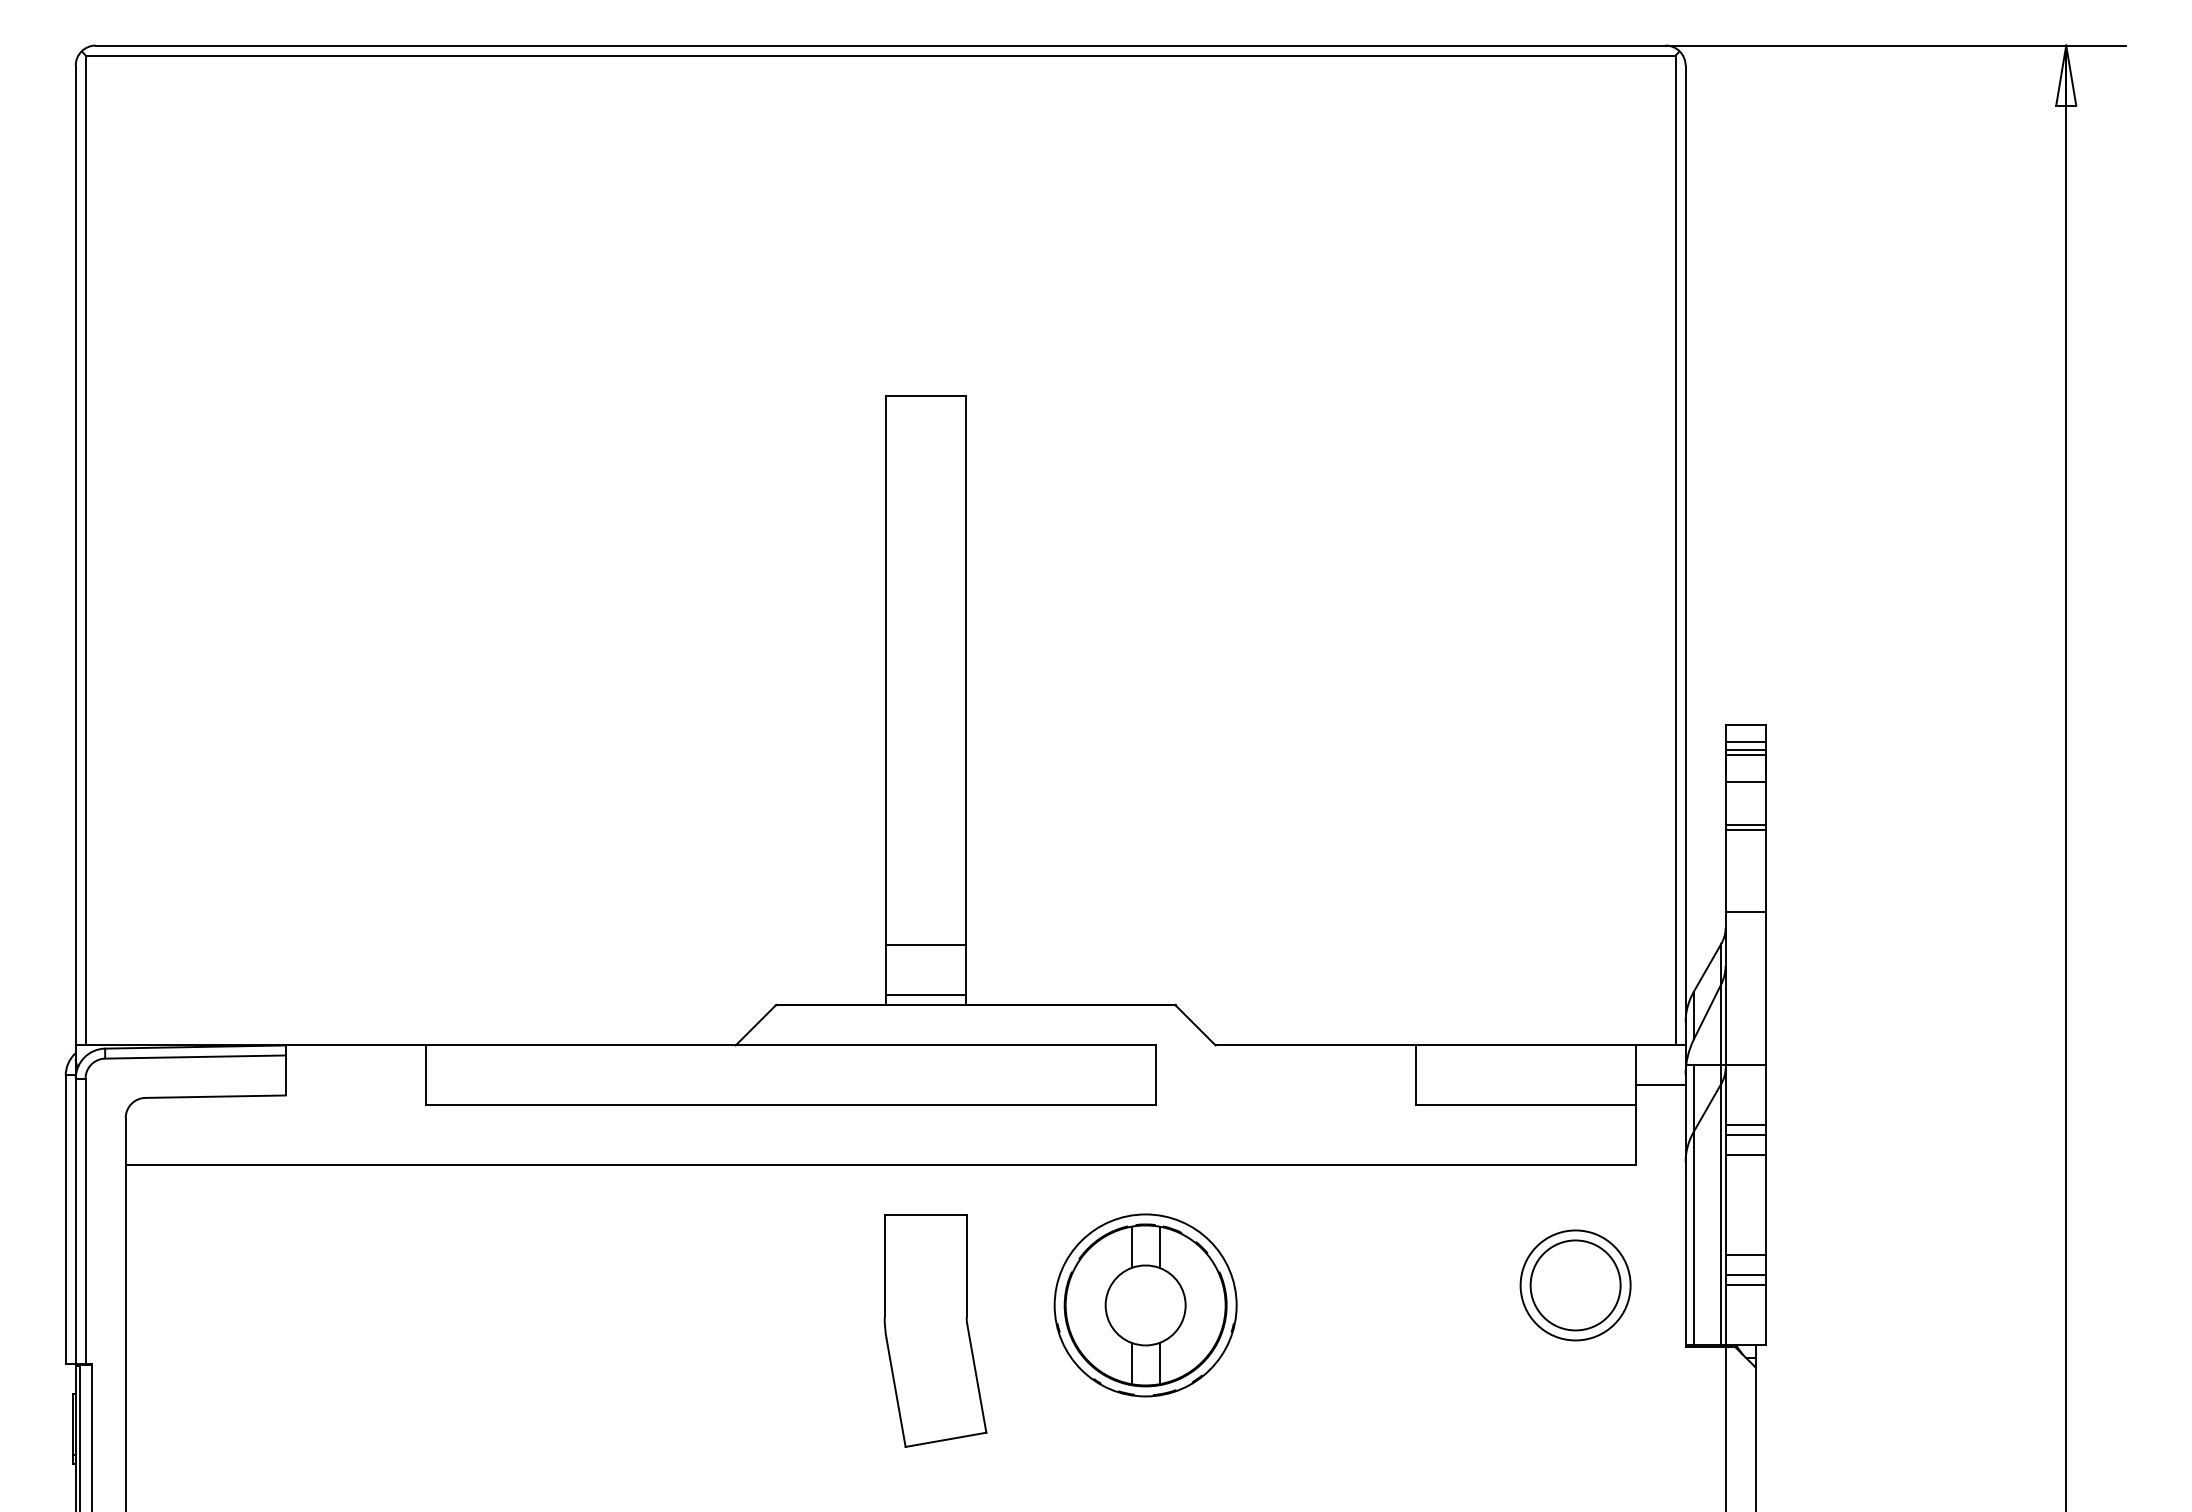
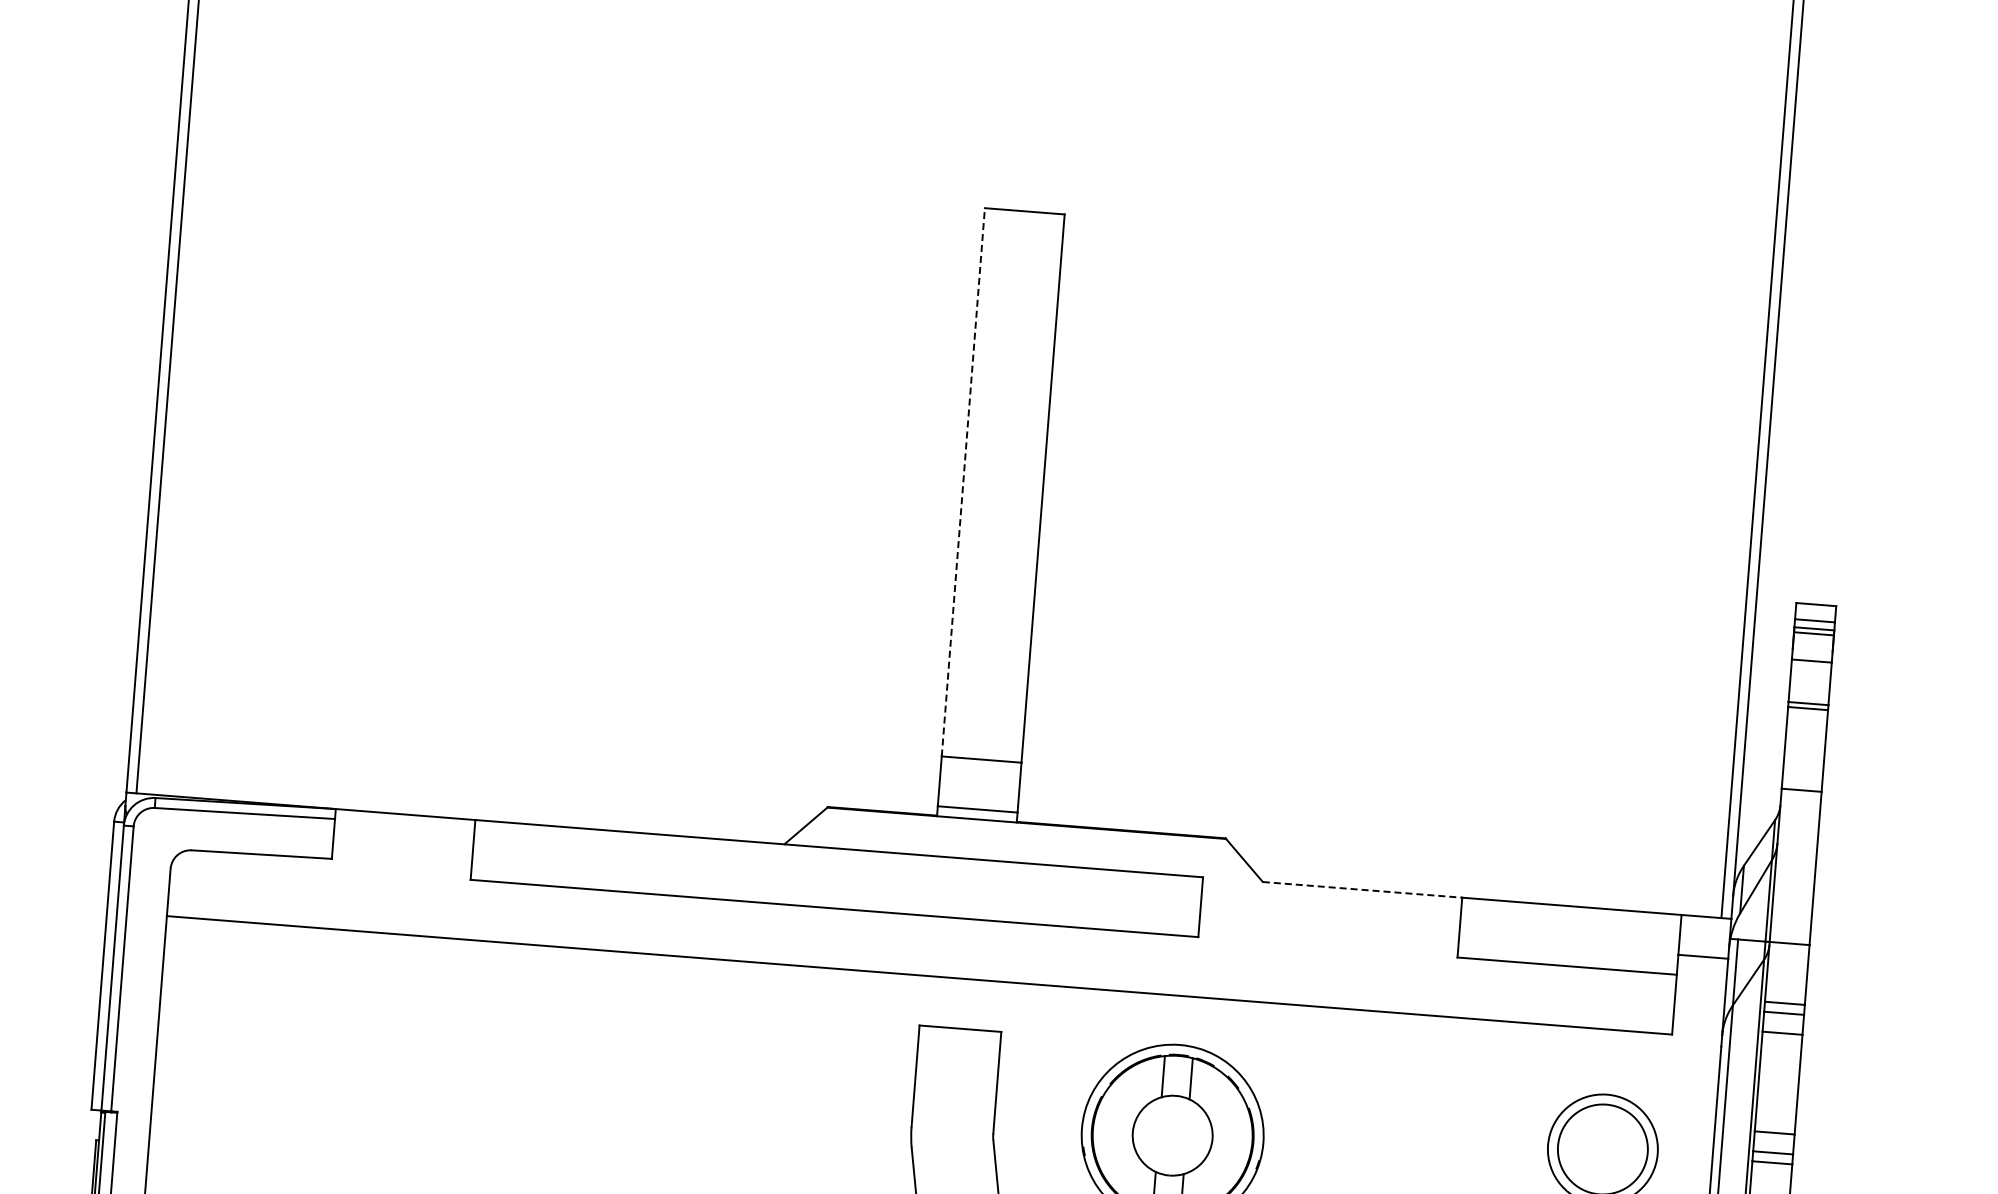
line: (885, 670) -> (963, 482), solid -> dashed
line: (1315, 1045) -> (1362, 889), solid -> dashed

